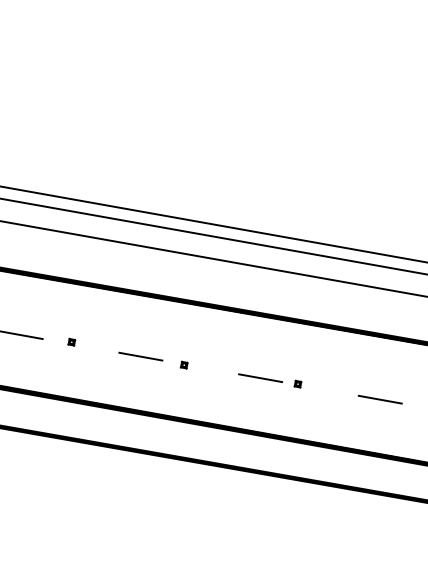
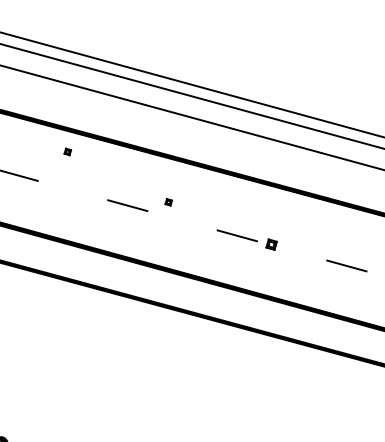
part: (71, 341) -> (67, 151), moved
part: (183, 364) -> (168, 201), moved
part: (297, 383) -> (271, 243), size x1.6

